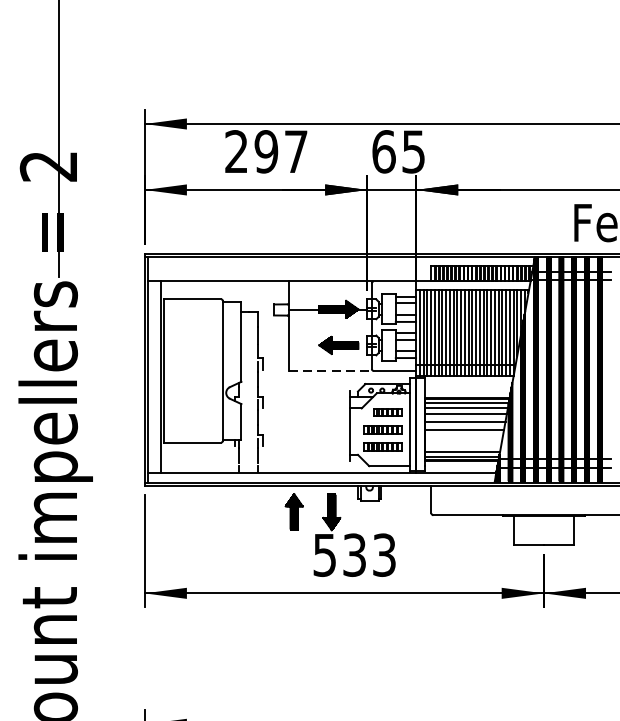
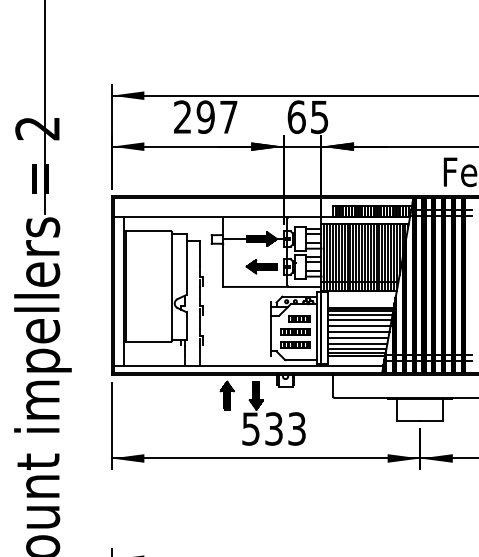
line: (330, 370) -> (255, 286), dashed -> solid
line: (463, 438) -> (358, 338), added
line: (462, 445) -> (357, 344), added

